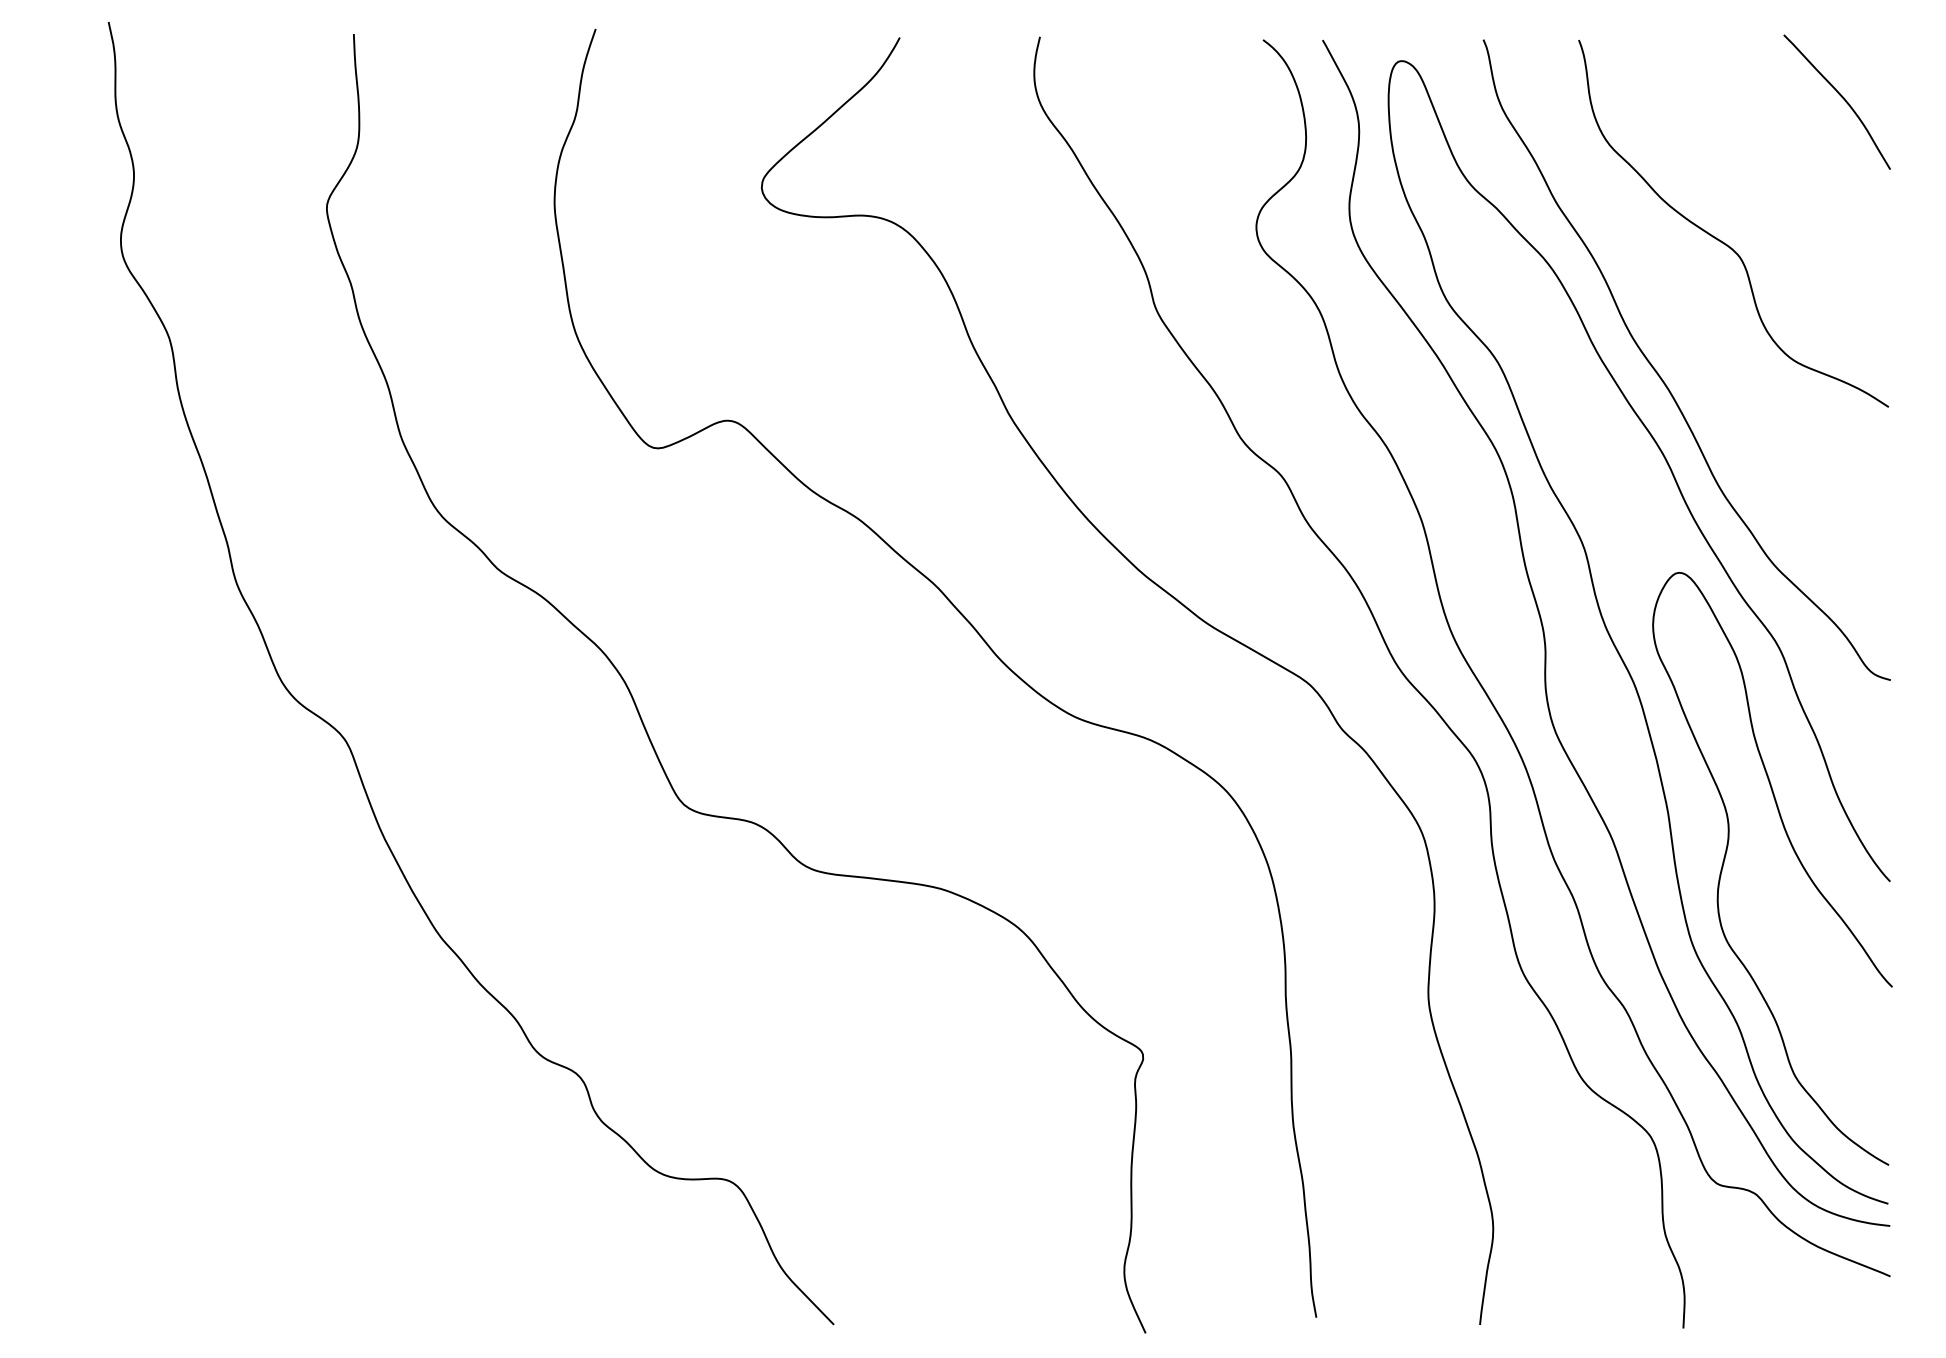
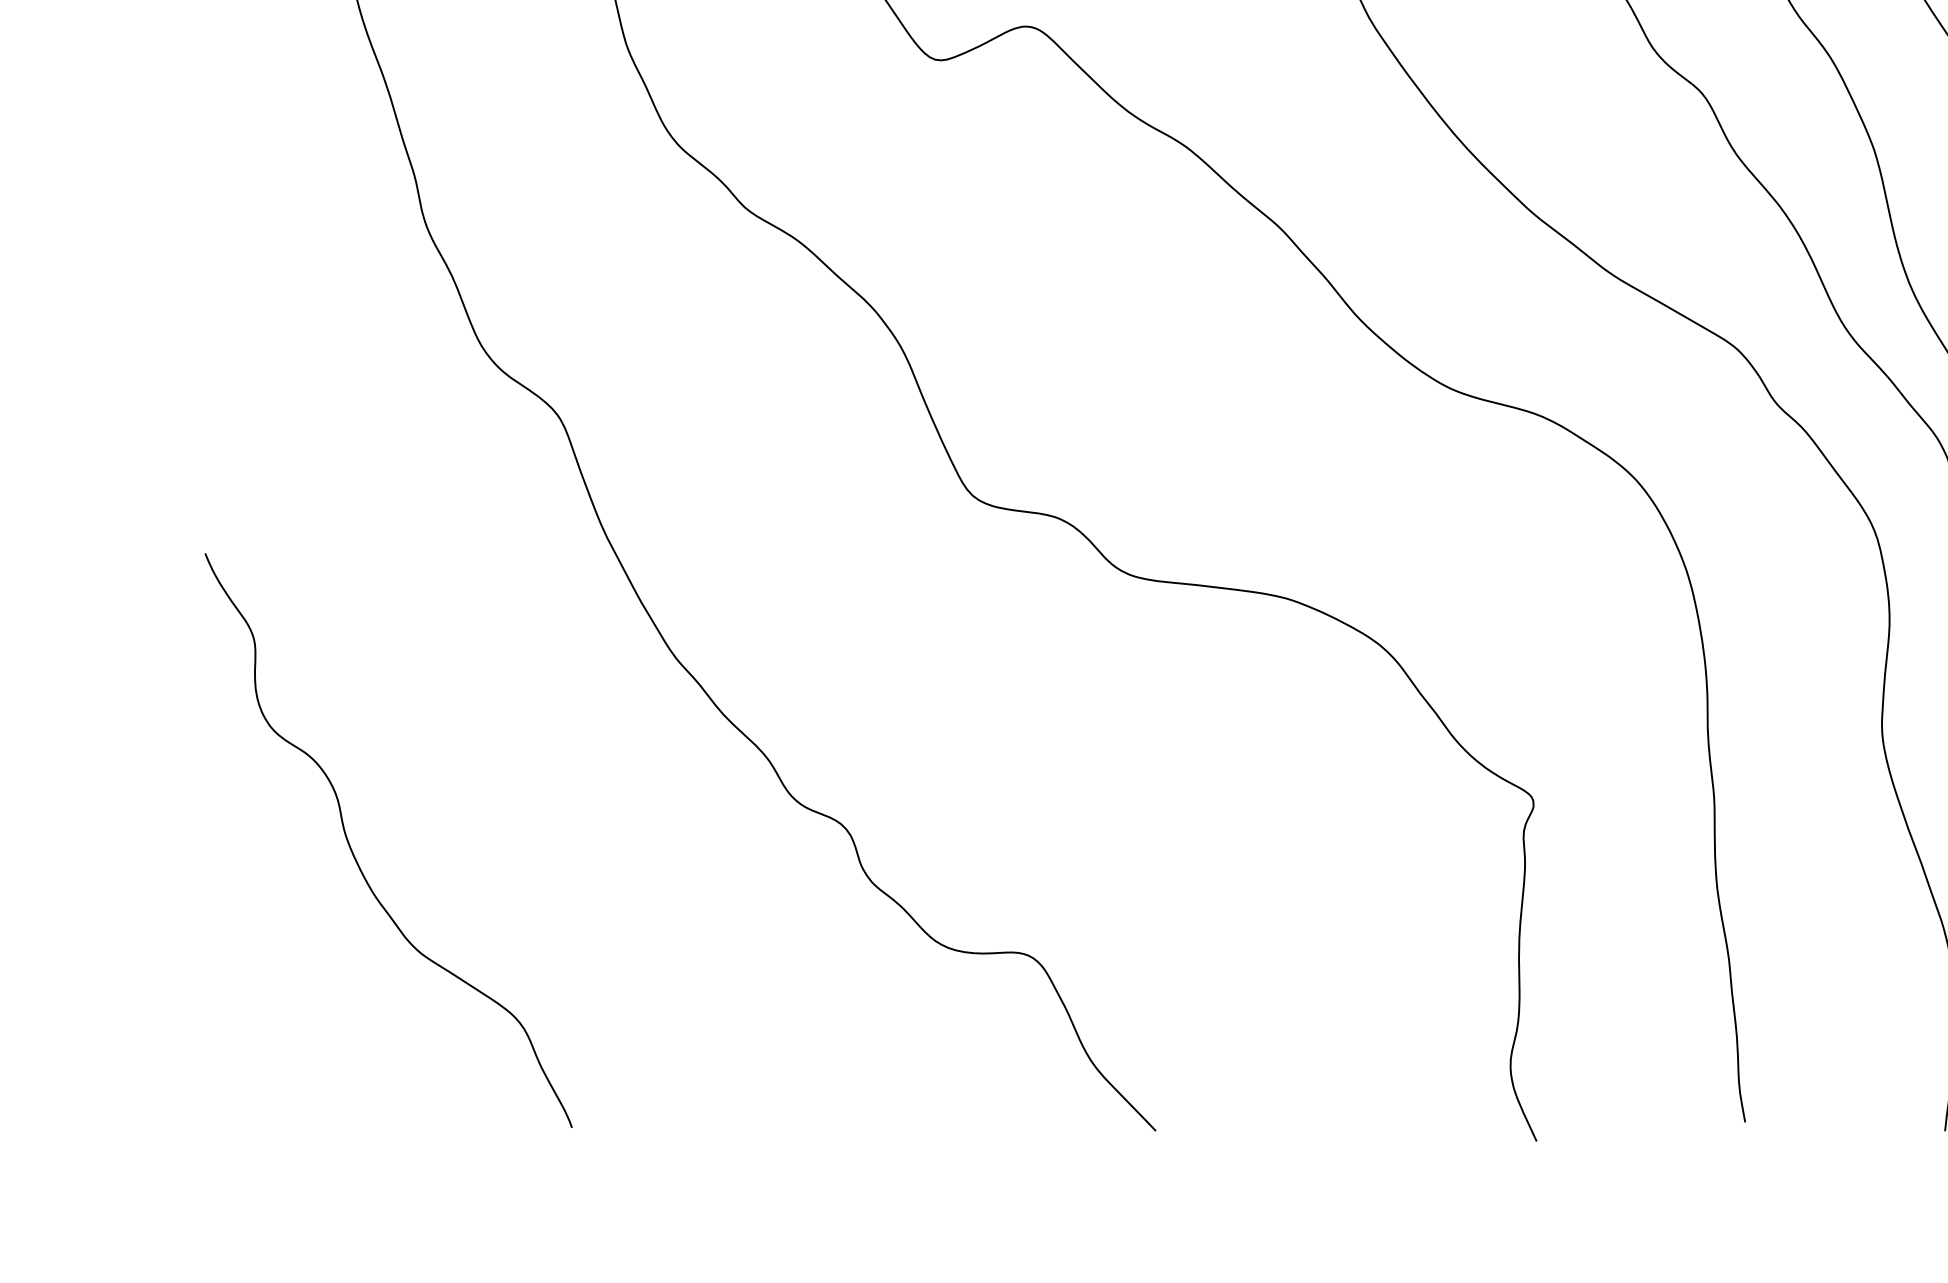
curve: (177, 1096) -> (353, 852), added

